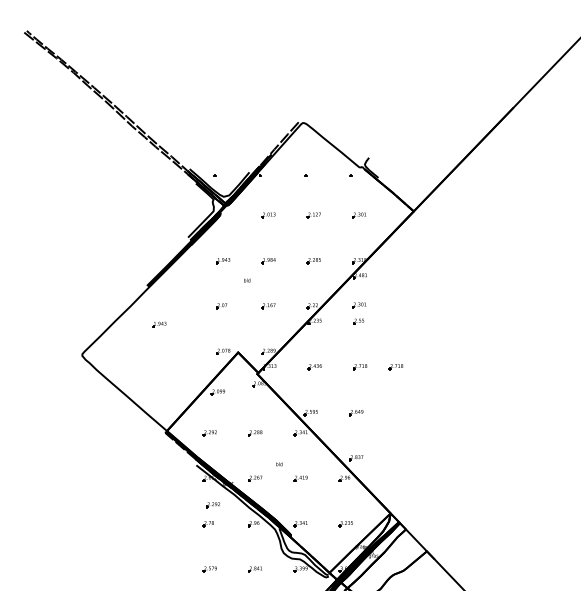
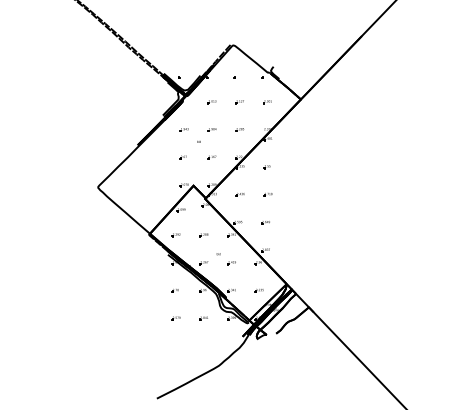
part: (359, 306) -> (267, 157), removed
part: (157, 324) -> (144, 168), removed
part: (395, 366) -> (289, 194), removed
part: (211, 505) -> (177, 279), removed

